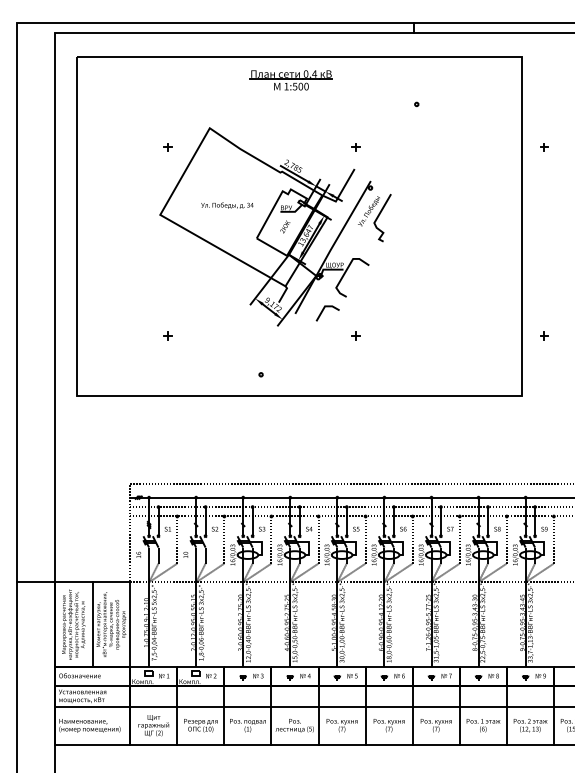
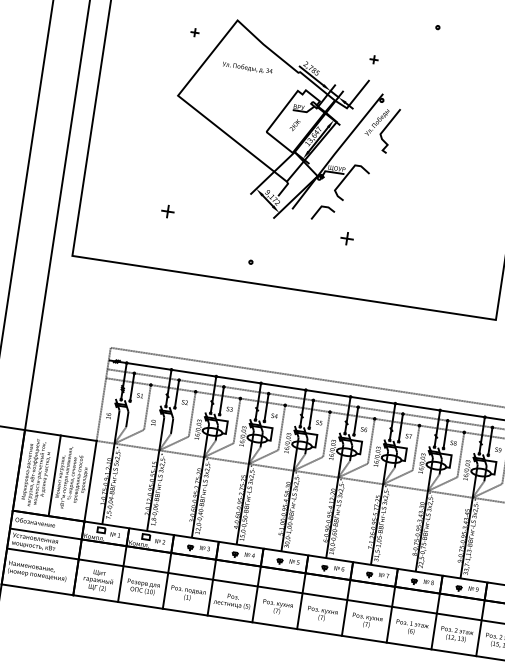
text: (227, 205) -> (247, 67), moved
part: (167, 335) -> (167, 211), size x1.6
part: (355, 335) -> (346, 238), size x1.6

